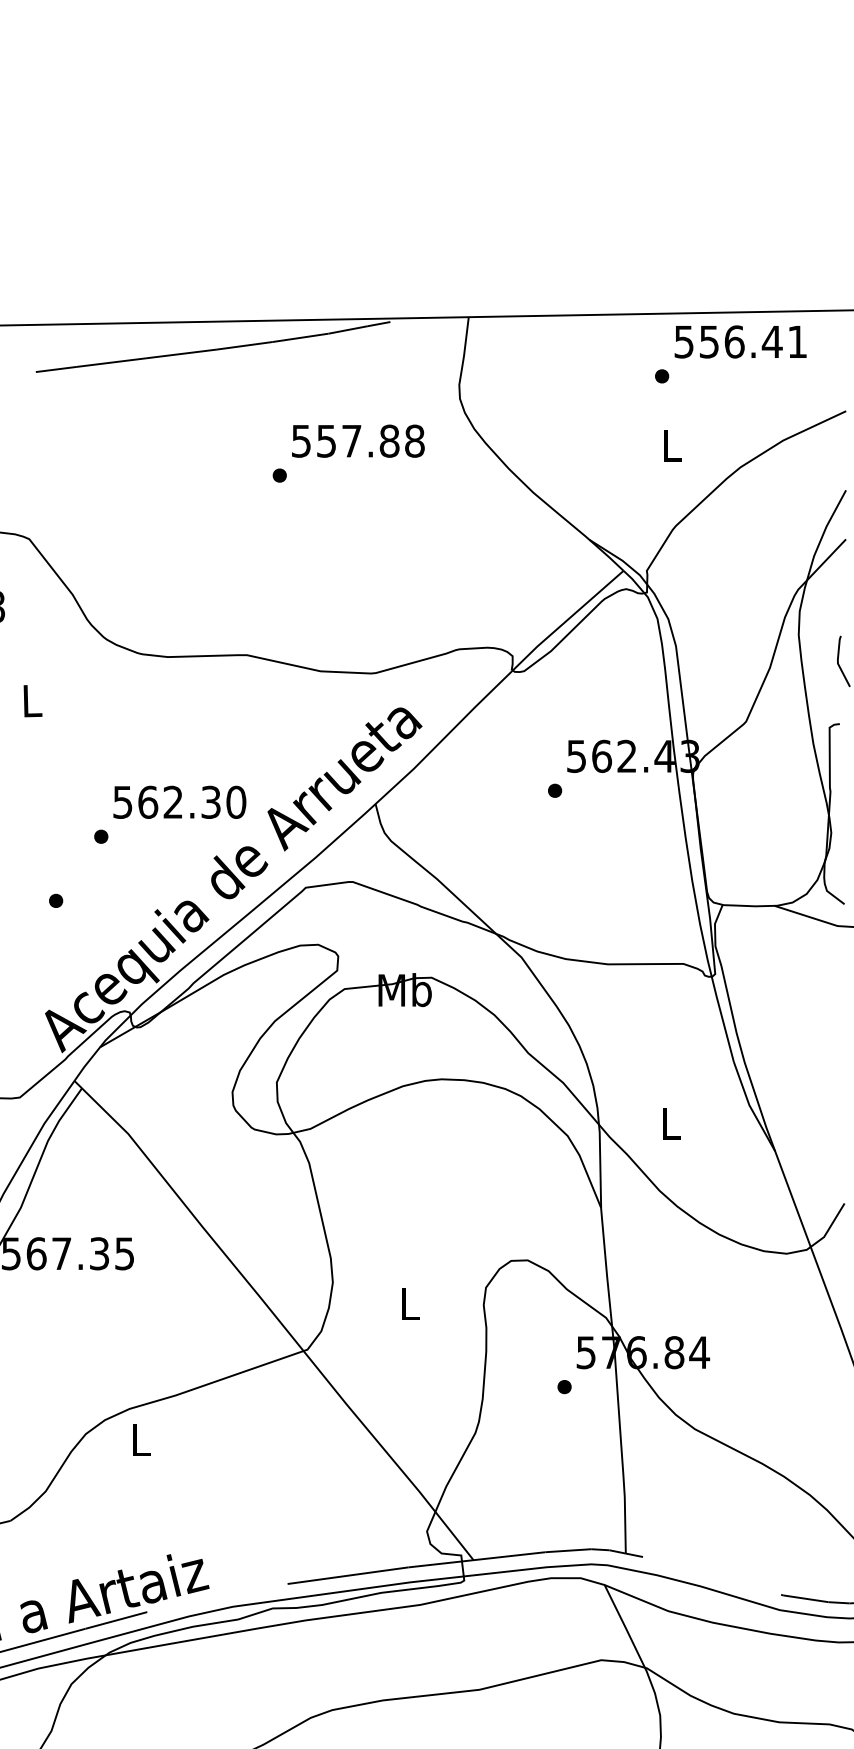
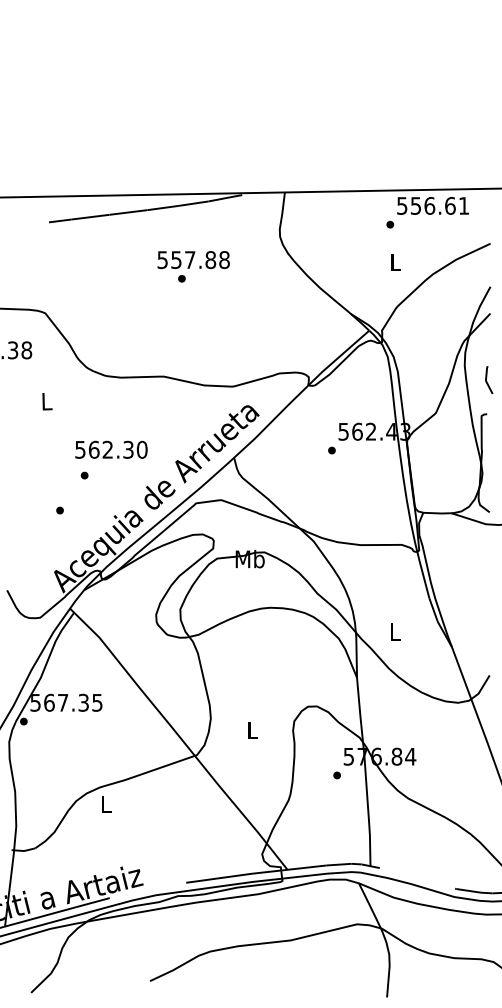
text: (770, 341) -> (449, 205), 556.41 -> 556.61
text: (357, 442) -> (193, 260), moved
text: (179, 801) -> (111, 449), moved

